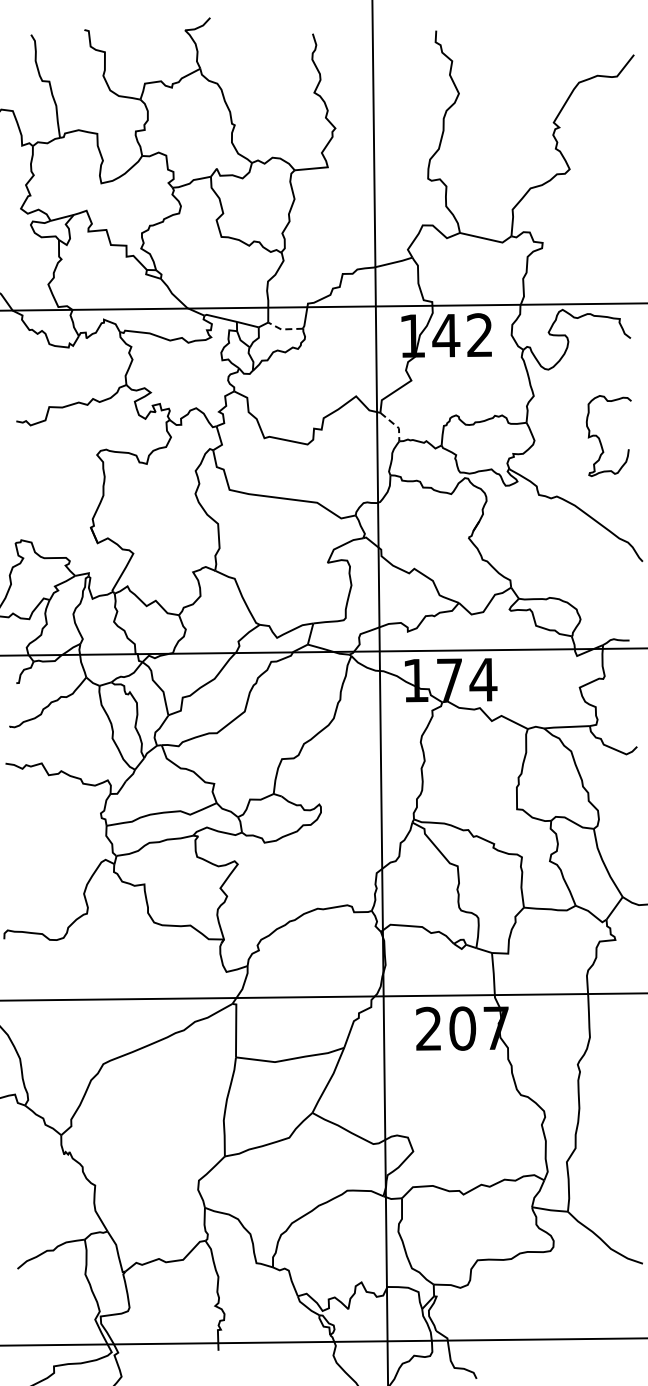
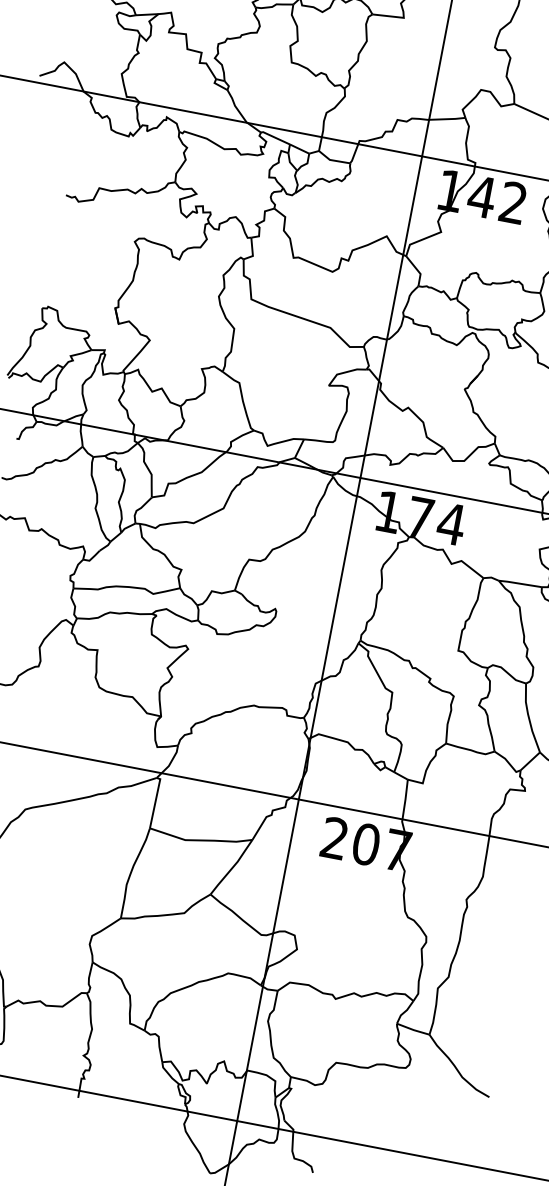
line: (284, 329) -> (332, 160), dashed -> solid
line: (395, 425) -> (417, 270), dashed -> solid

